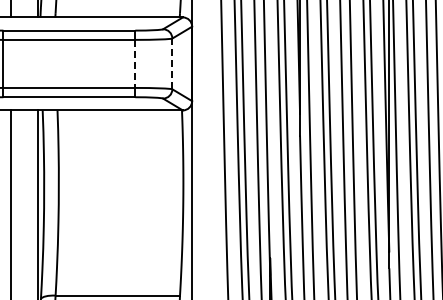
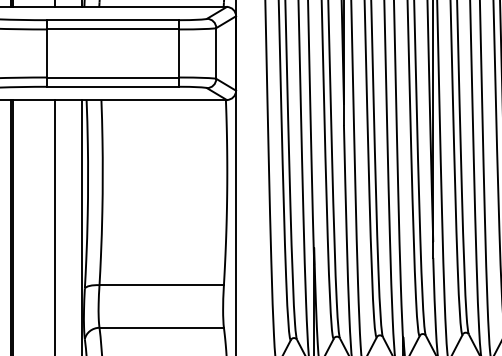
line: (172, 62) -> (216, 52), dashed -> solid
line: (135, 63) -> (179, 53), dashed -> solid

